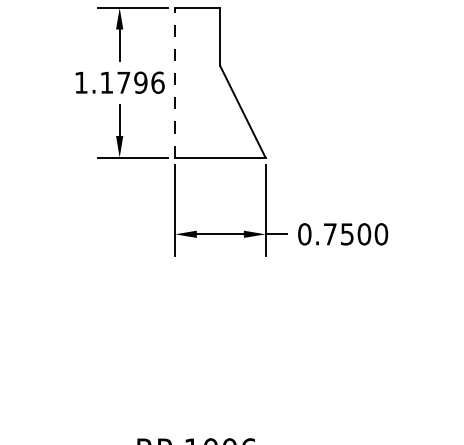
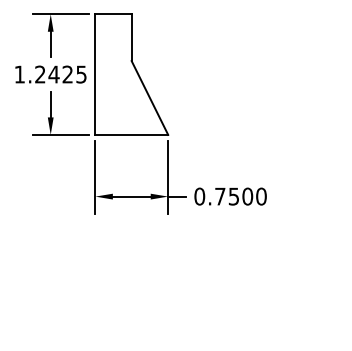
text: (132, 82) -> (61, 74), 1.1796 -> 1.2425
line: (175, 82) -> (95, 74), dashed -> solid

